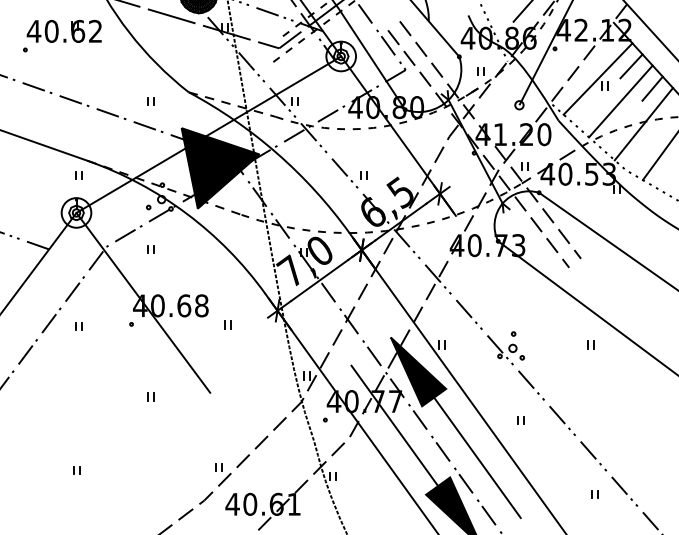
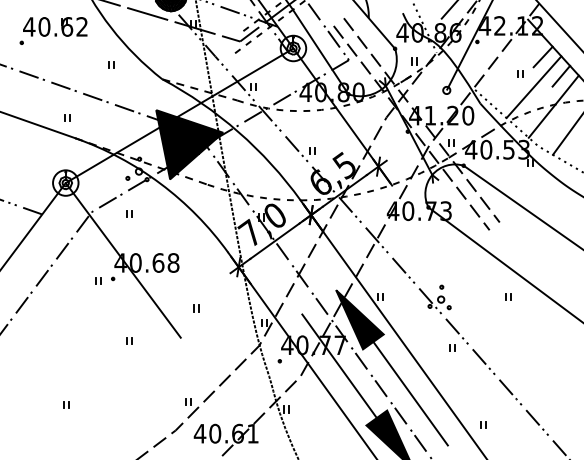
line: (597, 78) -> (513, 67), removed
part: (150, 100) -> (111, 64), moved
part: (78, 175) -> (67, 117), moved
part: (228, 325) -> (196, 308), moved
part: (78, 326) -> (98, 280), moved
part: (521, 420) -> (452, 347), moved
part: (594, 493) -> (483, 424), moved

